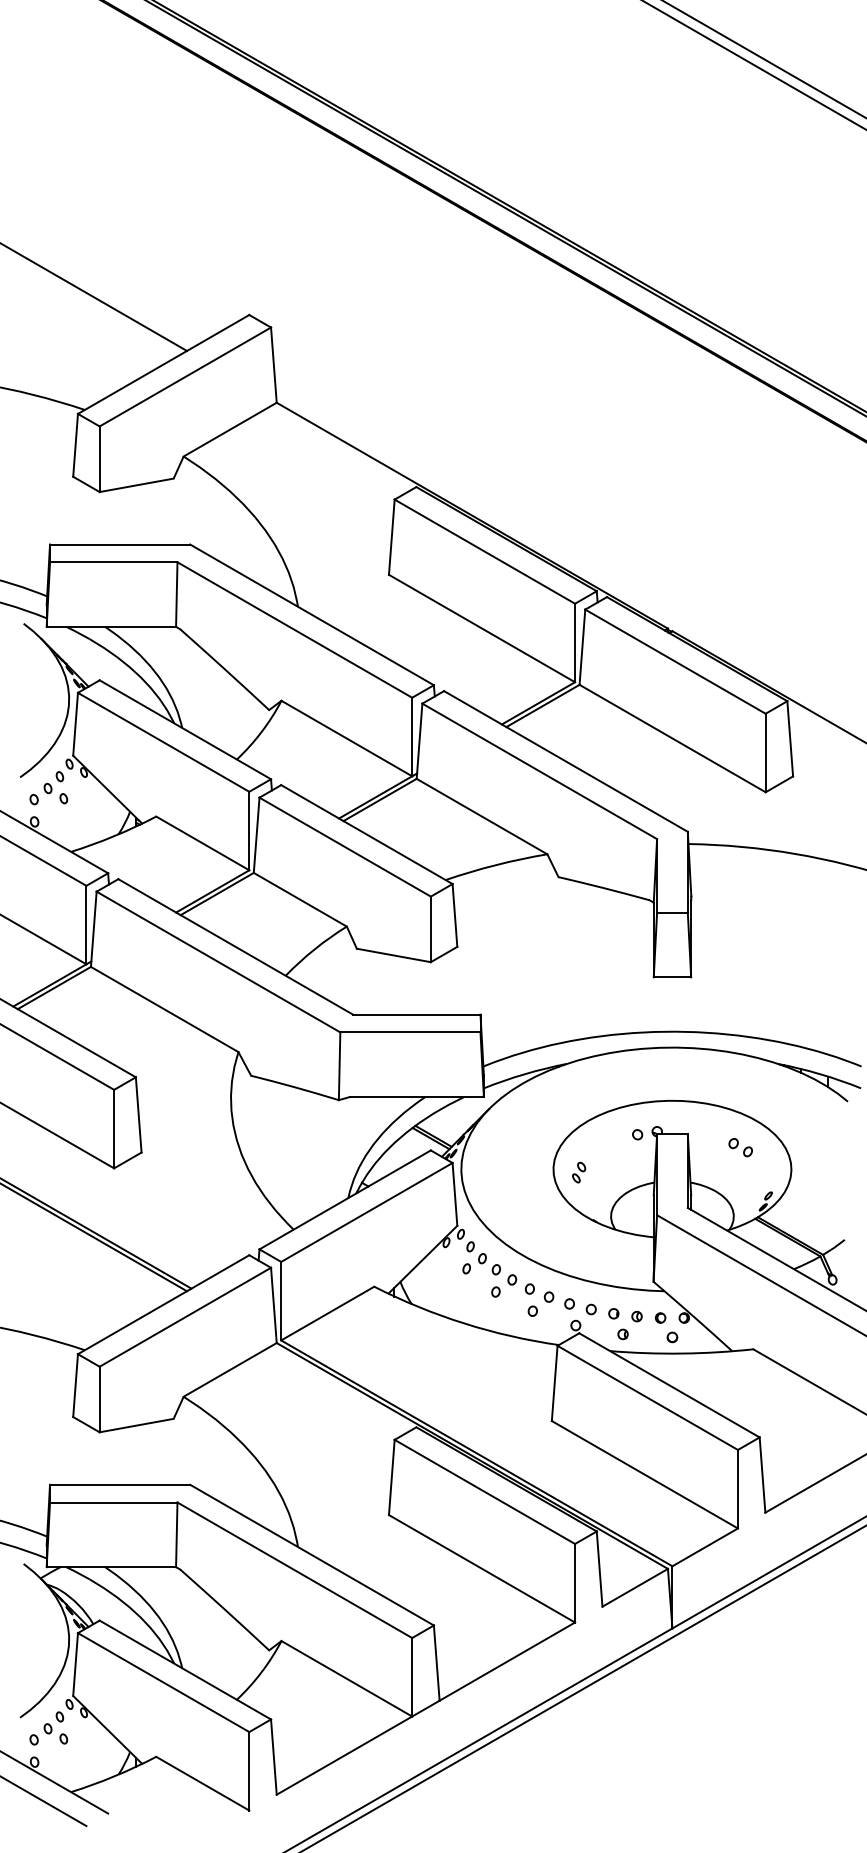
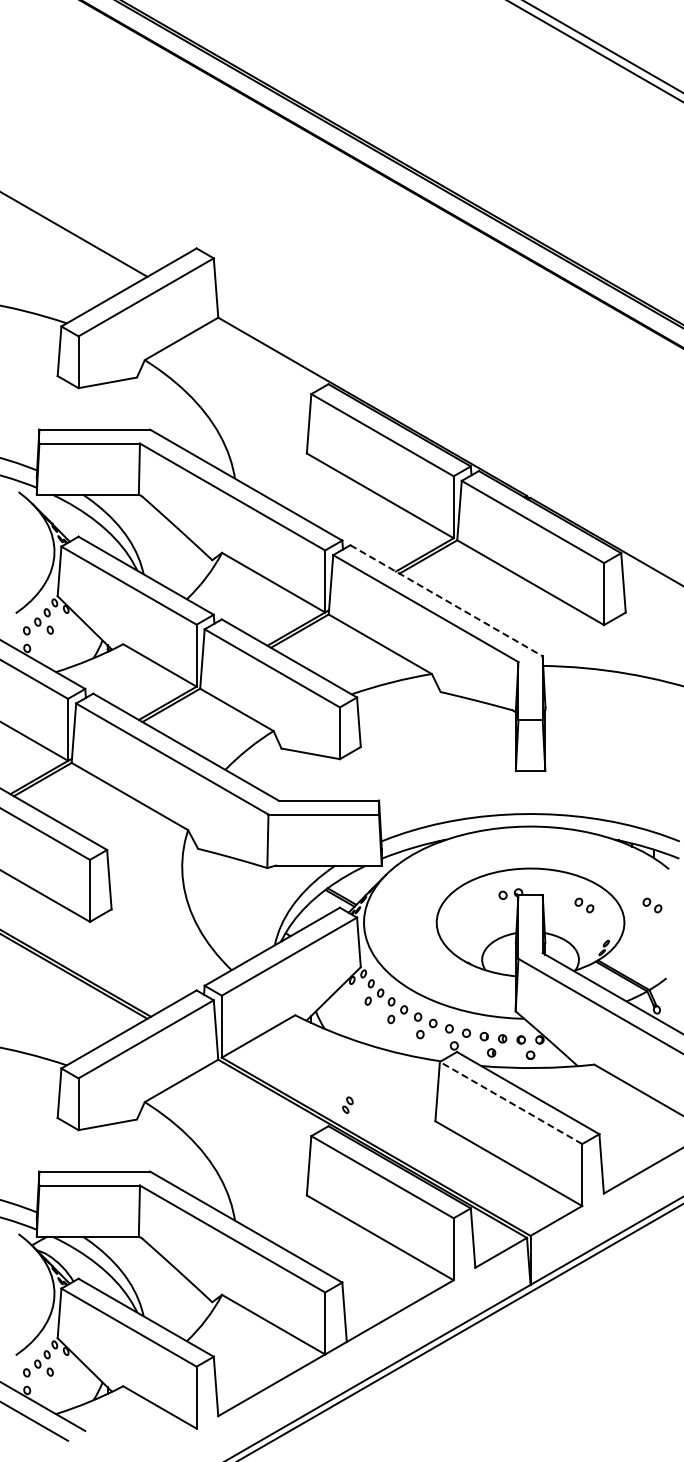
line: (565, 762) -> (446, 601), solid -> dashed
part: (826, 1147) -> (652, 905), added
part: (578, 1171) -> (347, 1104), moved
line: (647, 1397) -> (510, 1102), solid -> dashed

